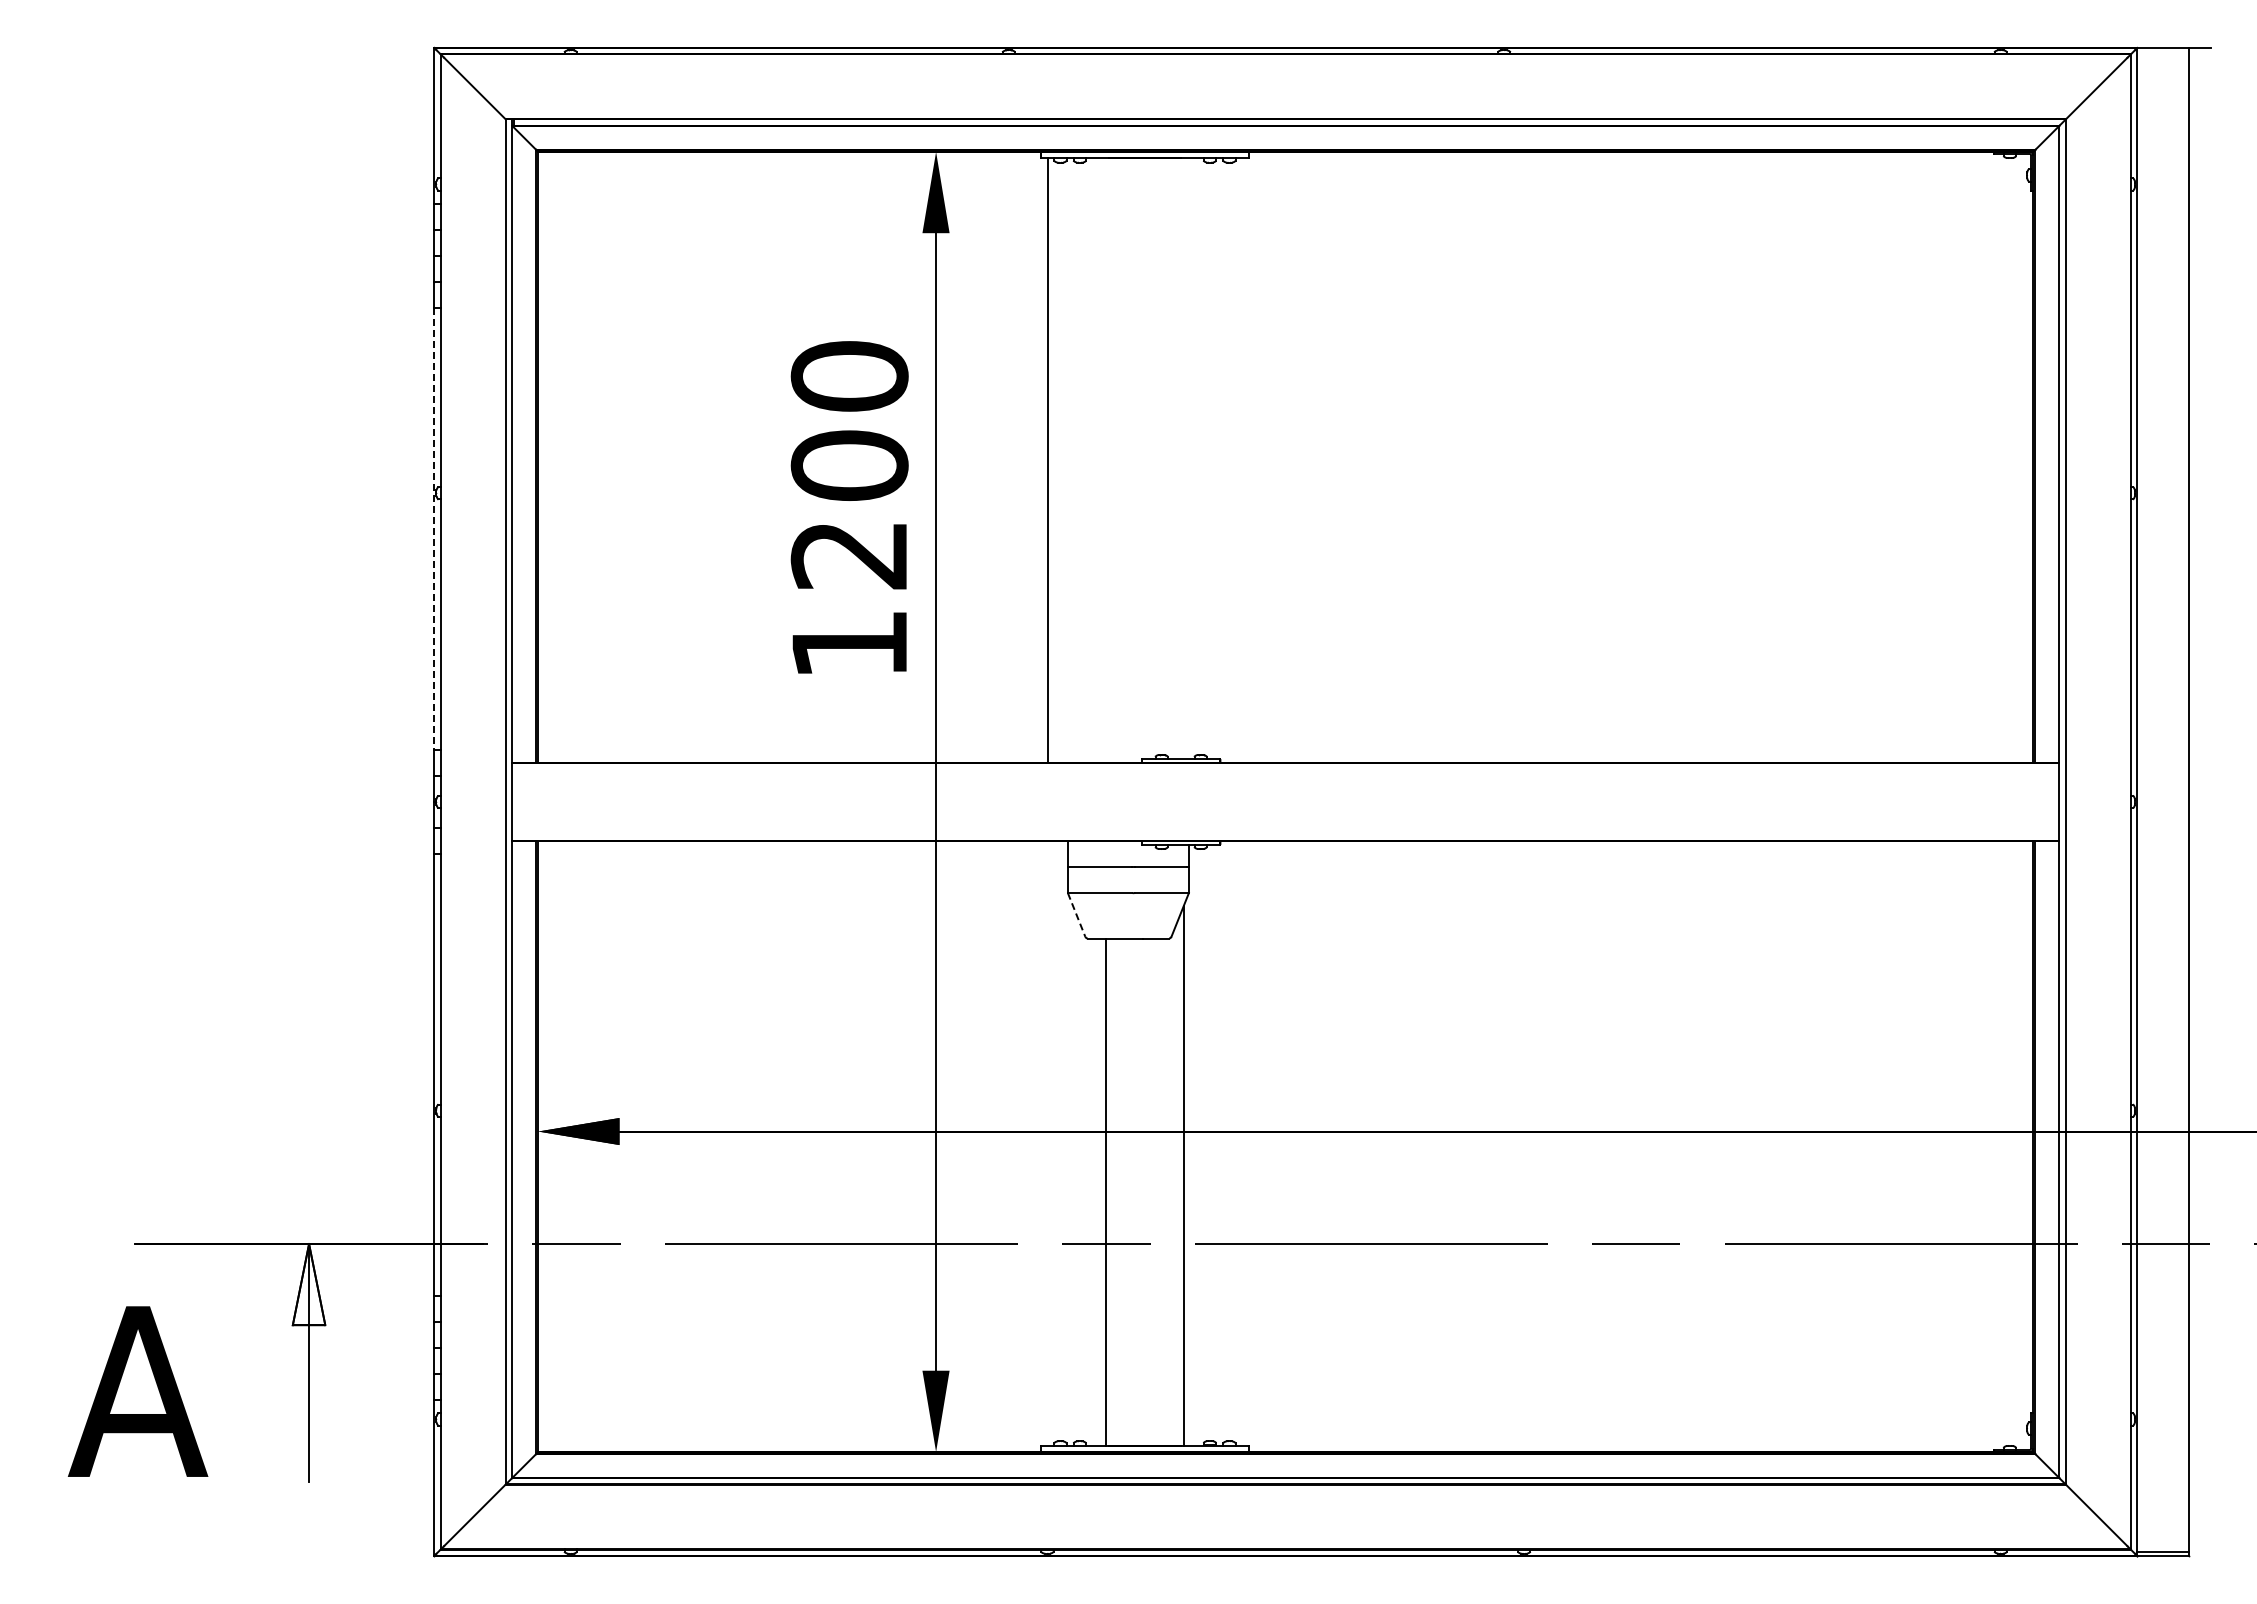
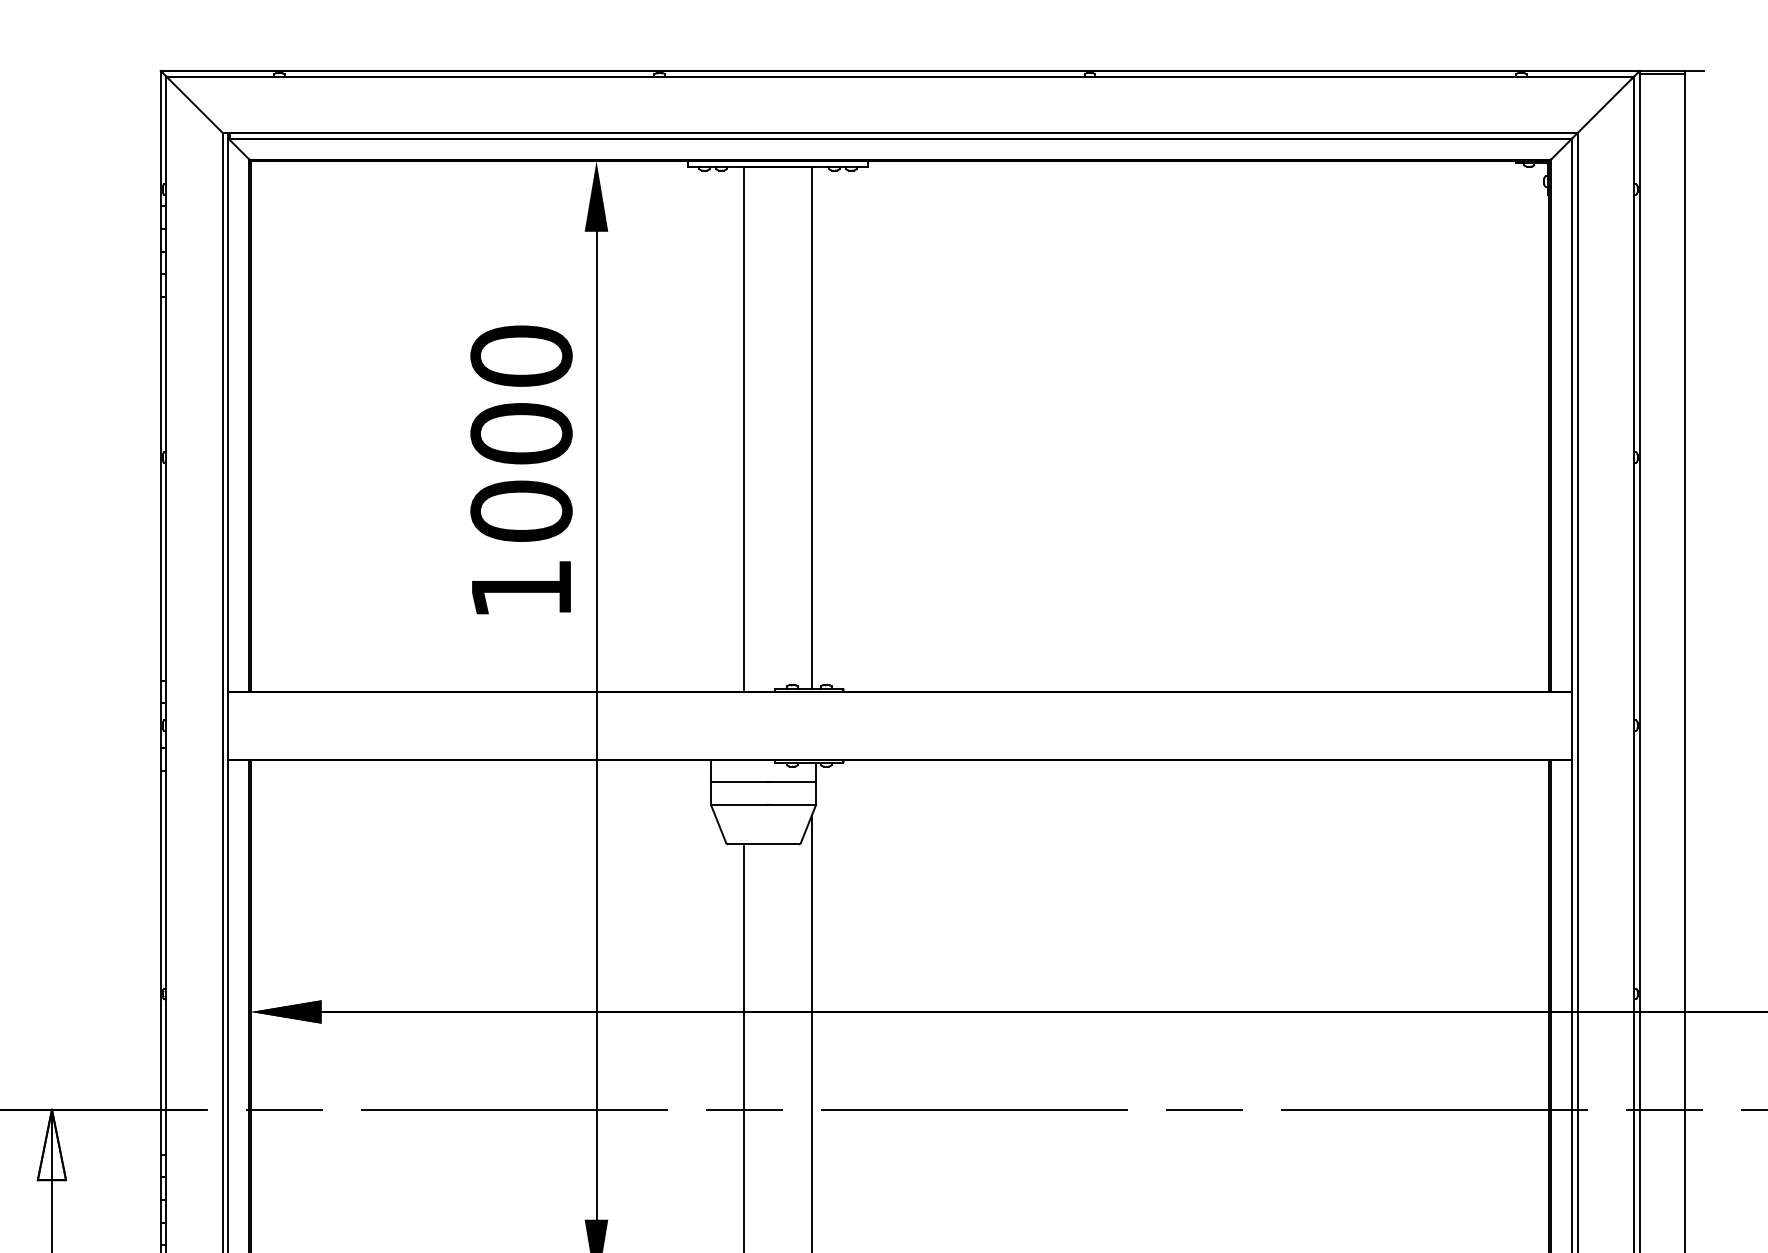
line: (2163, 51) -> (1662, 73), added
line: (1183, 458) -> (811, 427), added
line: (1047, 460) -> (743, 429), moved
line: (434, 529) -> (160, 489), dashed -> solid
text: (849, 554) -> (521, 510), 1200 -> 1000
line: (1076, 914) -> (718, 823), dashed -> solid

